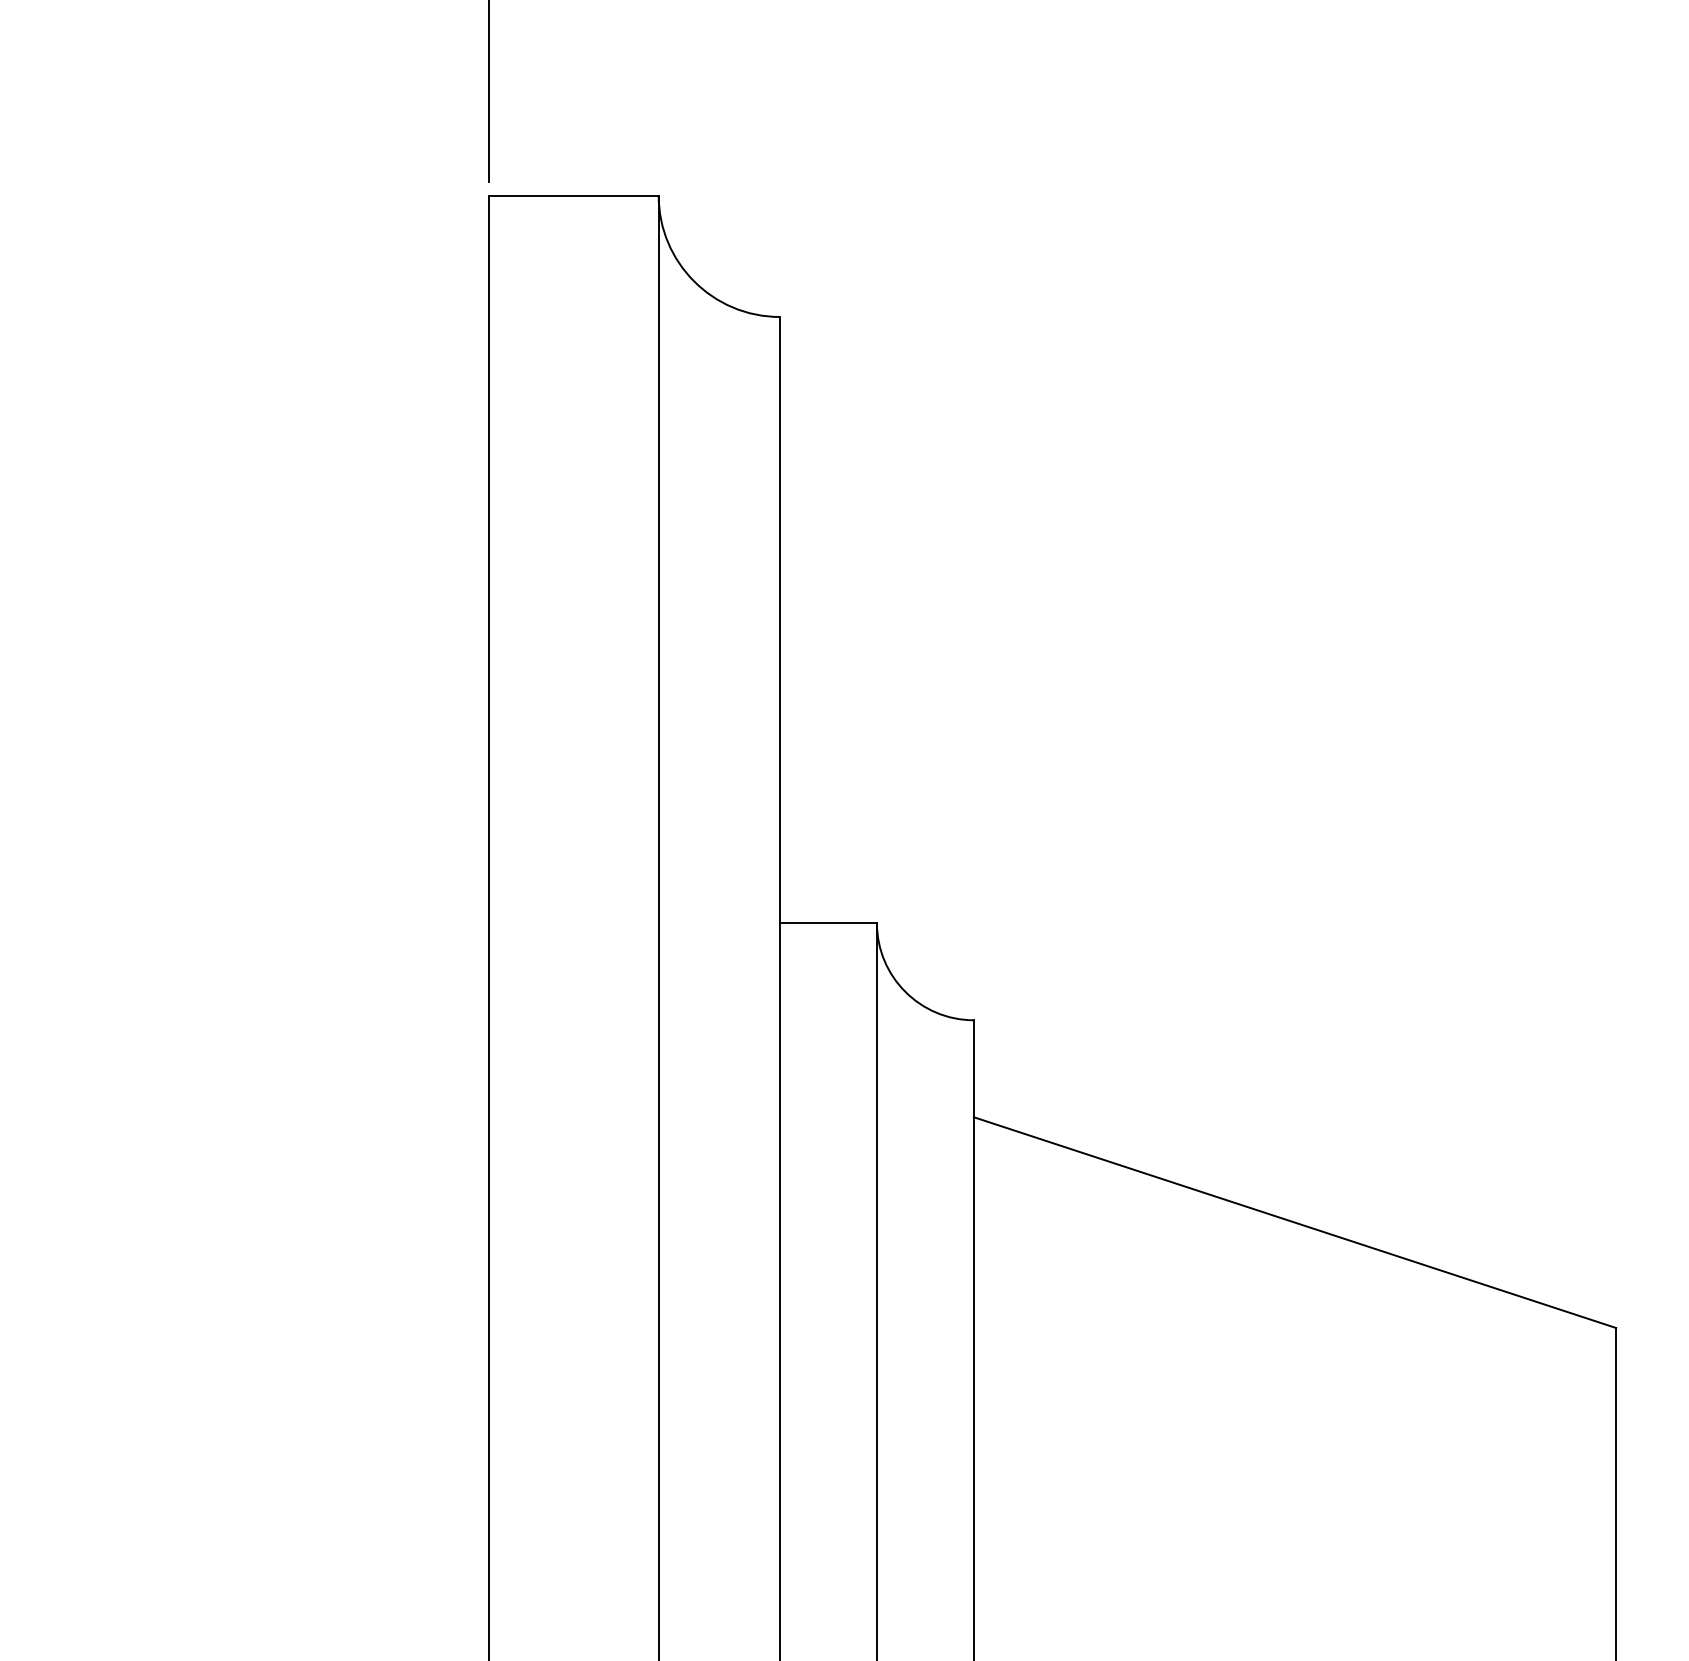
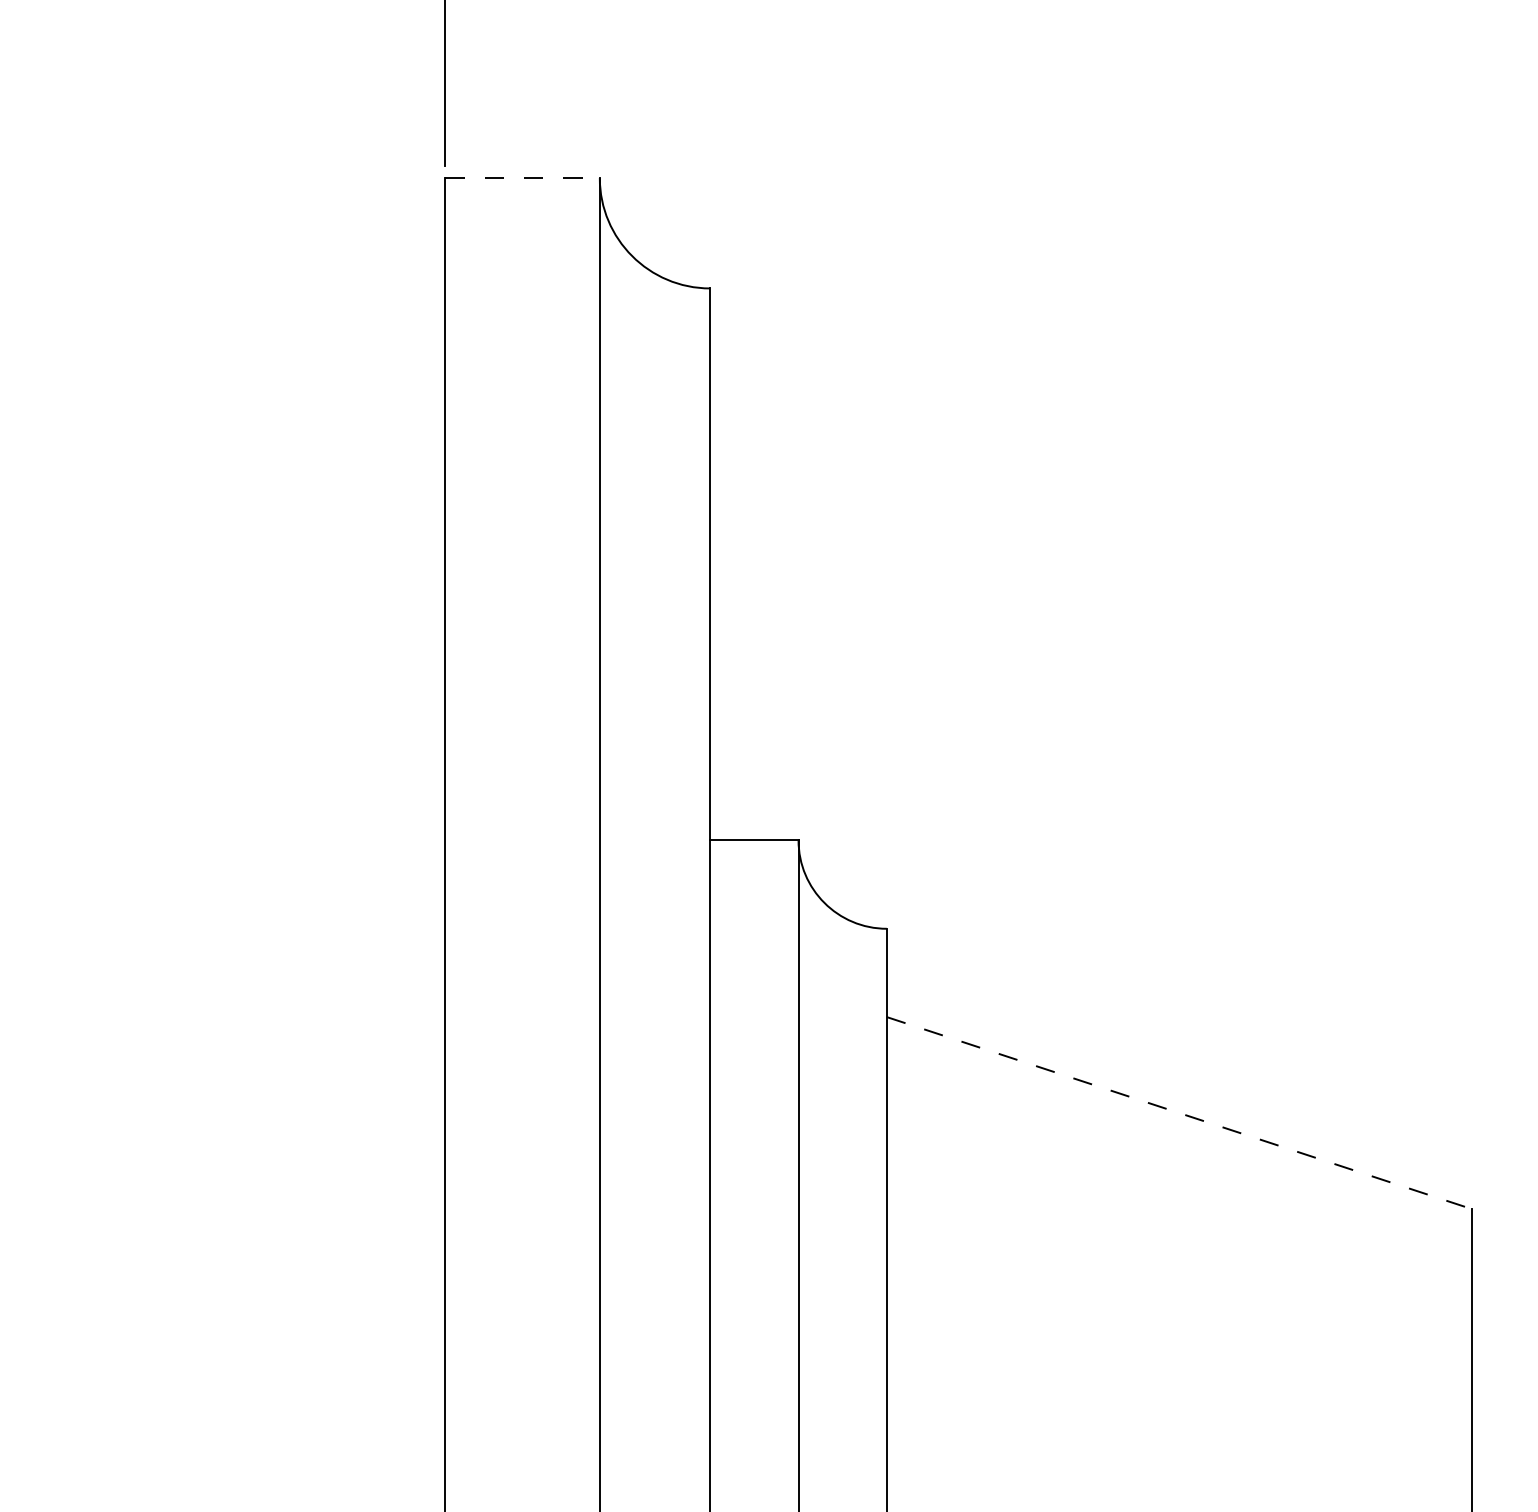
line: (574, 196) -> (523, 178), solid -> dashed
line: (1295, 1223) -> (1179, 1113), solid -> dashed

